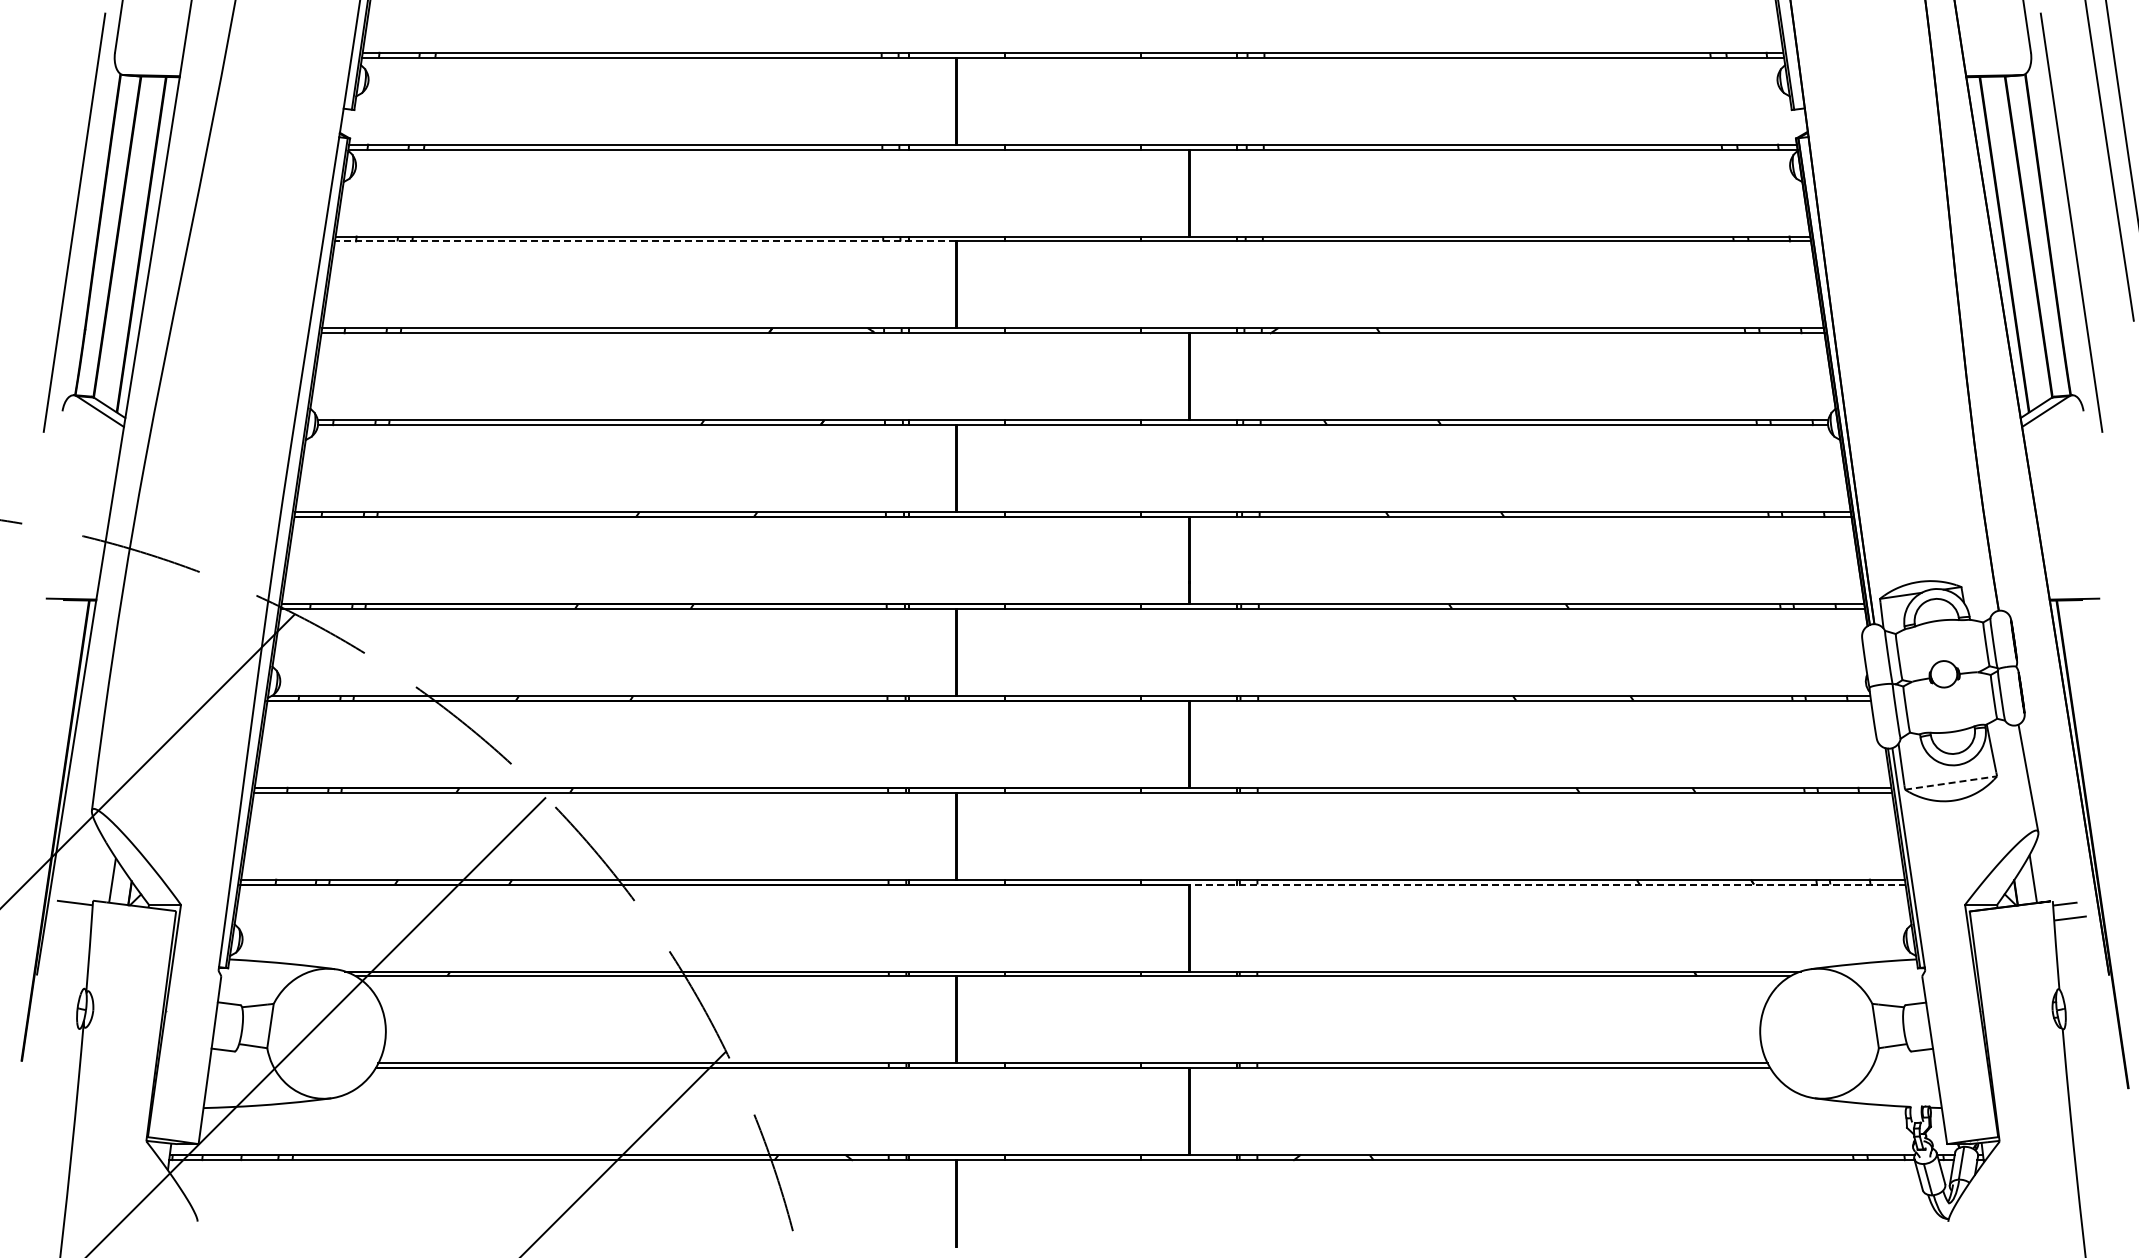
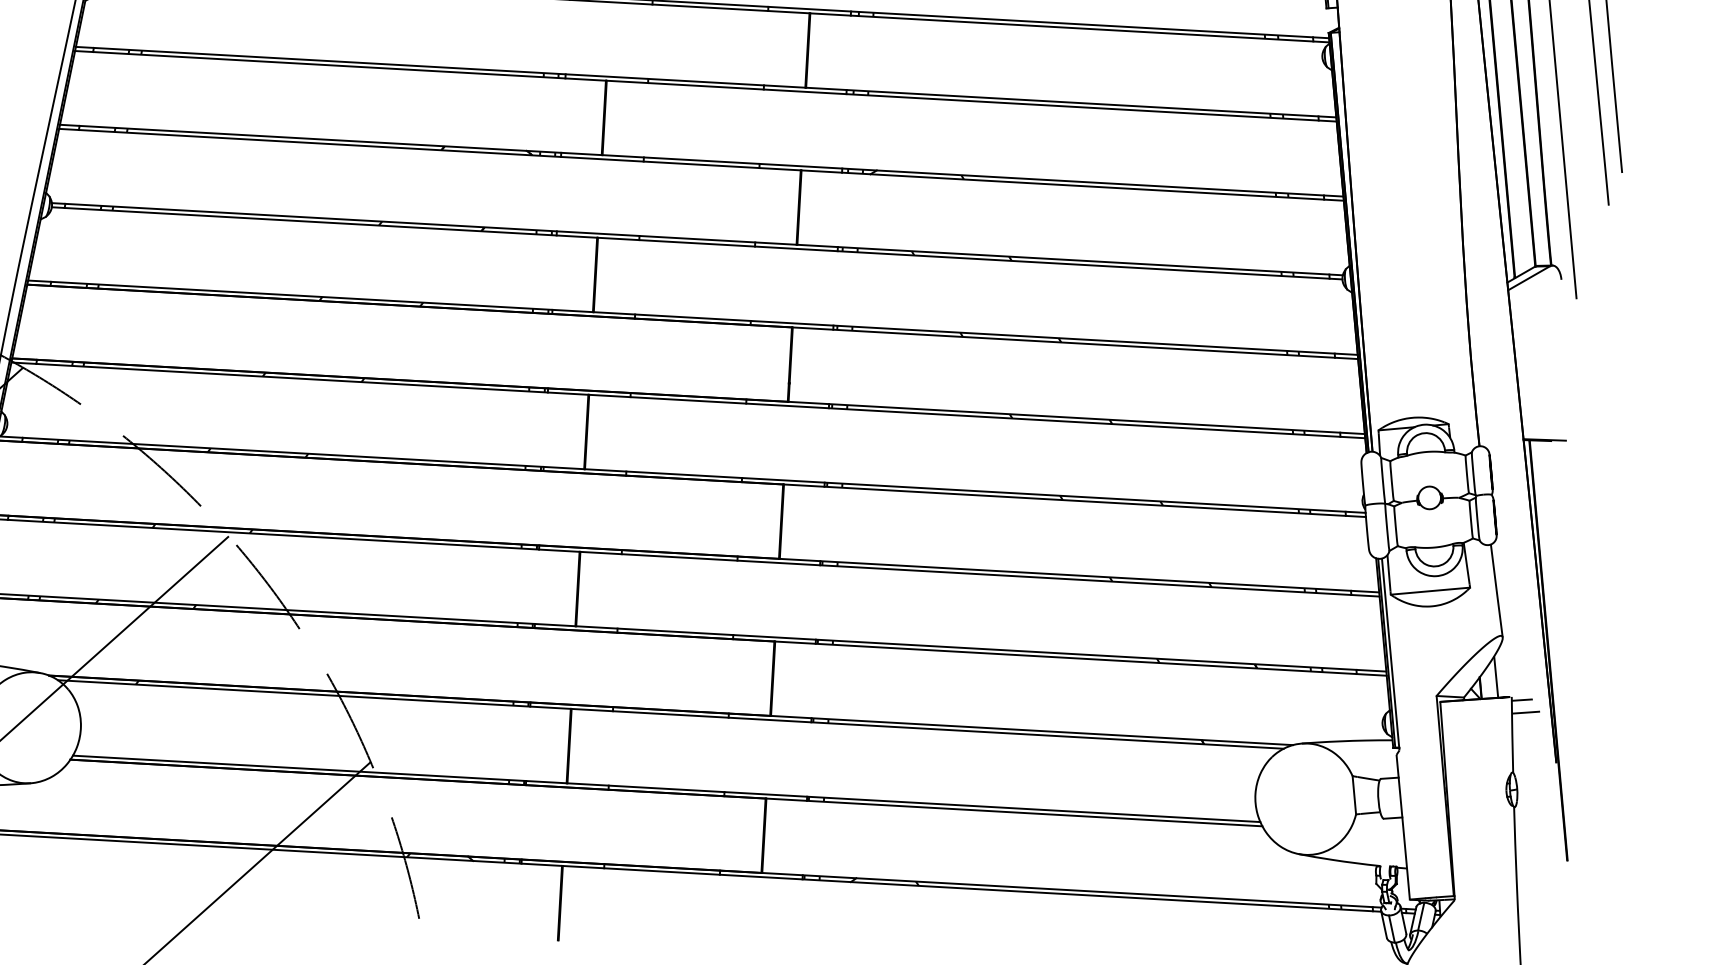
line: (645, 241) -> (340, 65), dashed -> solid
line: (1951, 783) -> (1430, 591), dashed -> solid
line: (1547, 884) -> (1080, 658), dashed -> solid

